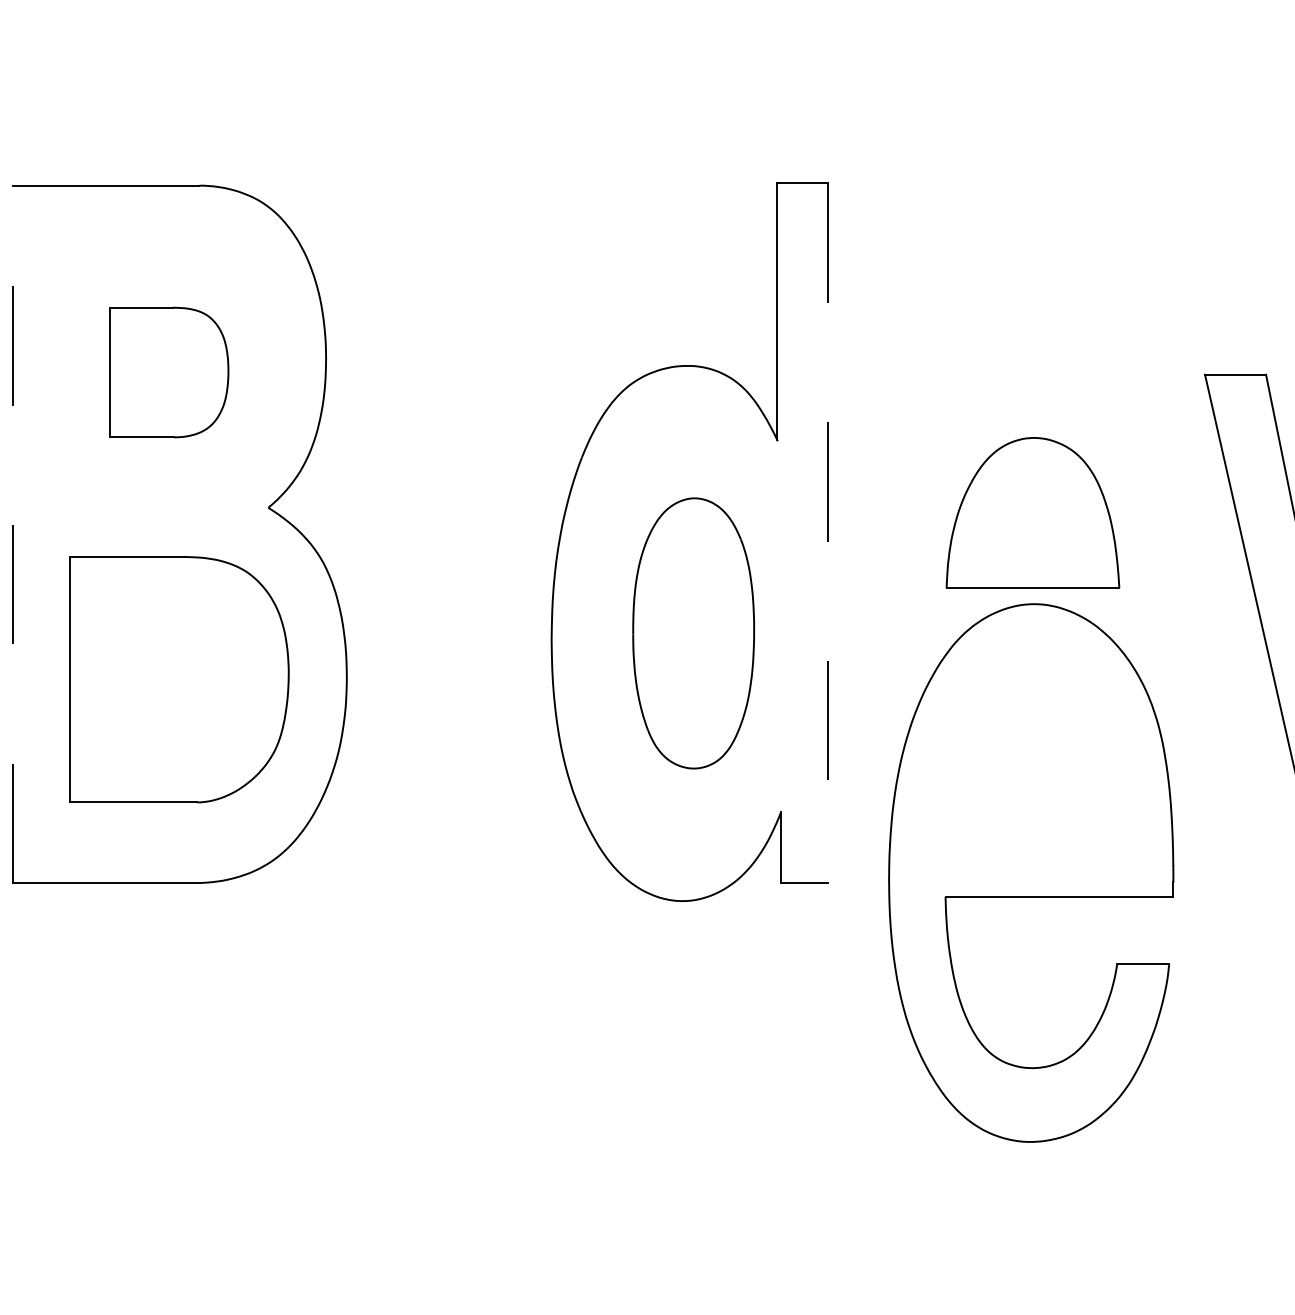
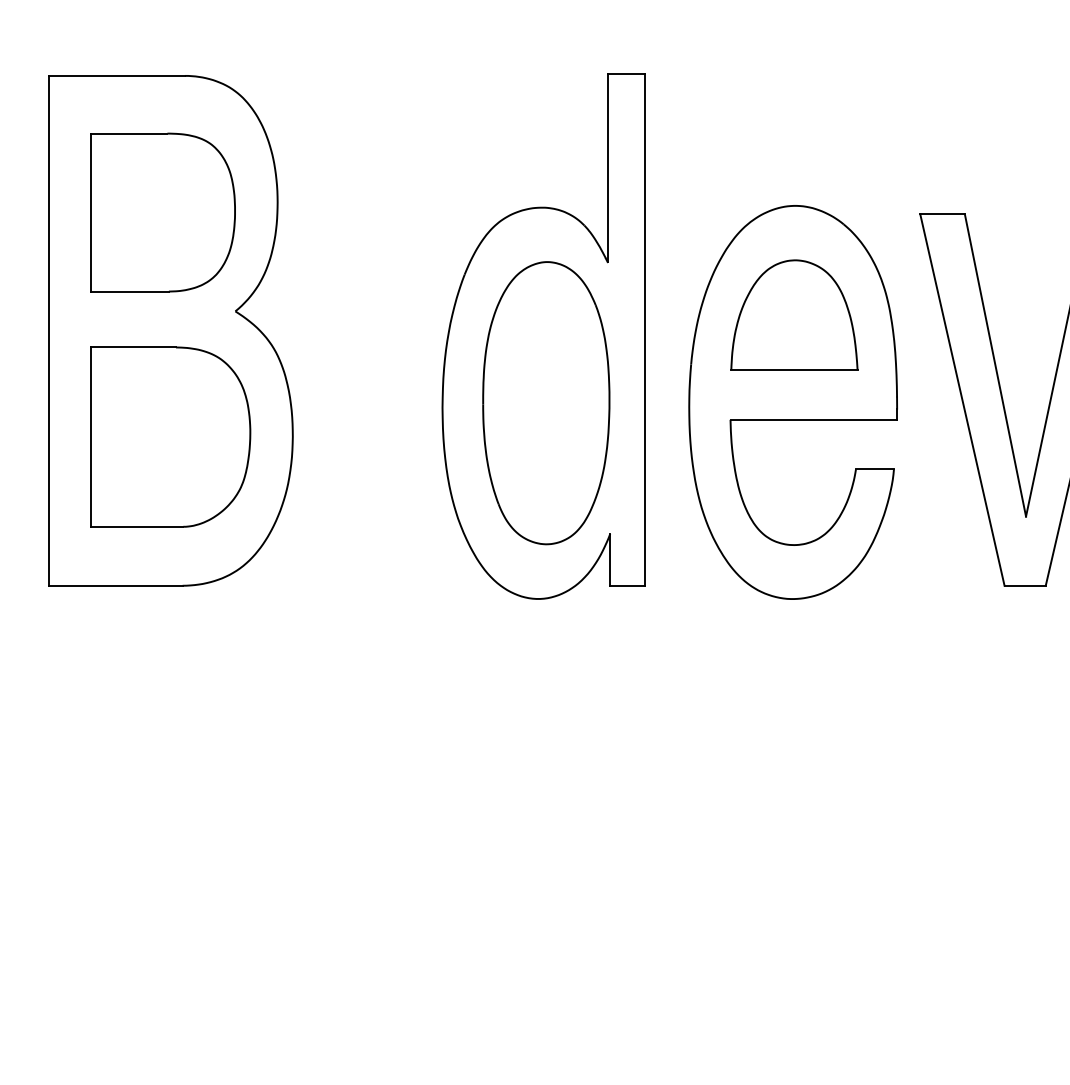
part: (168, 372) -> (162, 212), size x1.67
line: (14, 533) -> (49, 330), dashed -> solid
line: (827, 533) -> (644, 330), dashed -> solid
part: (693, 633) -> (546, 403), size x1.43
part: (1030, 873) -> (792, 402), moved

